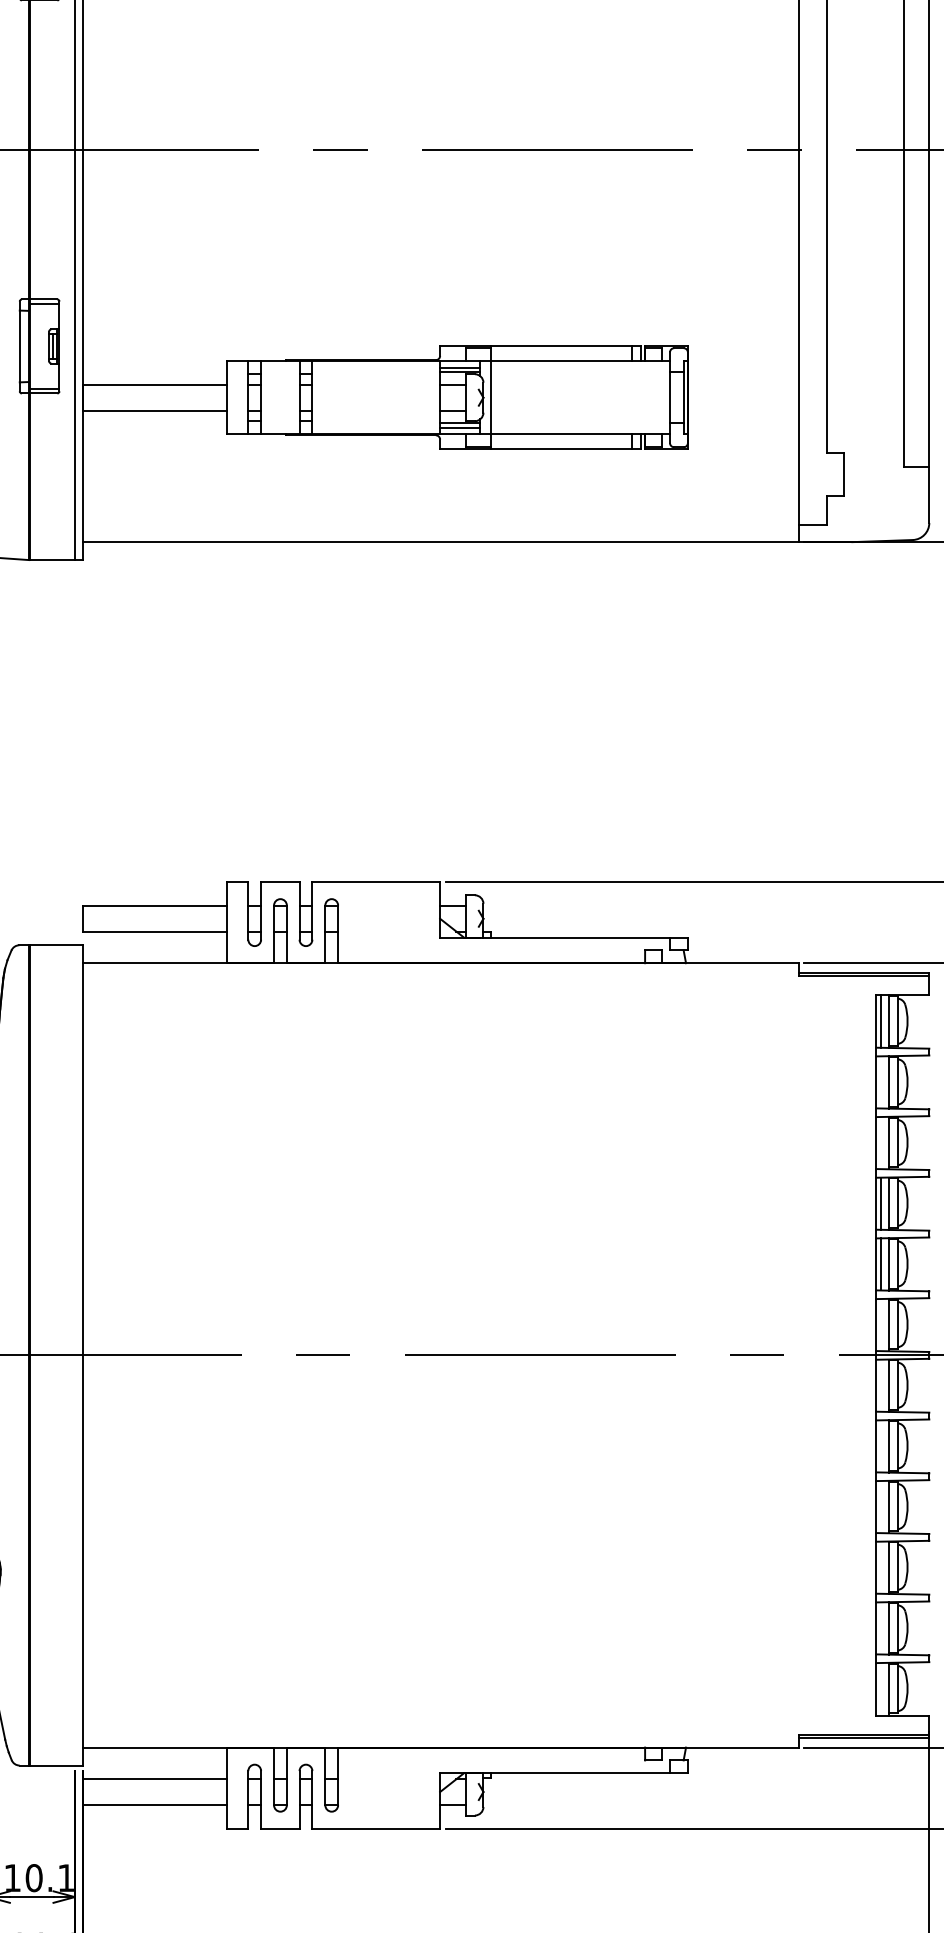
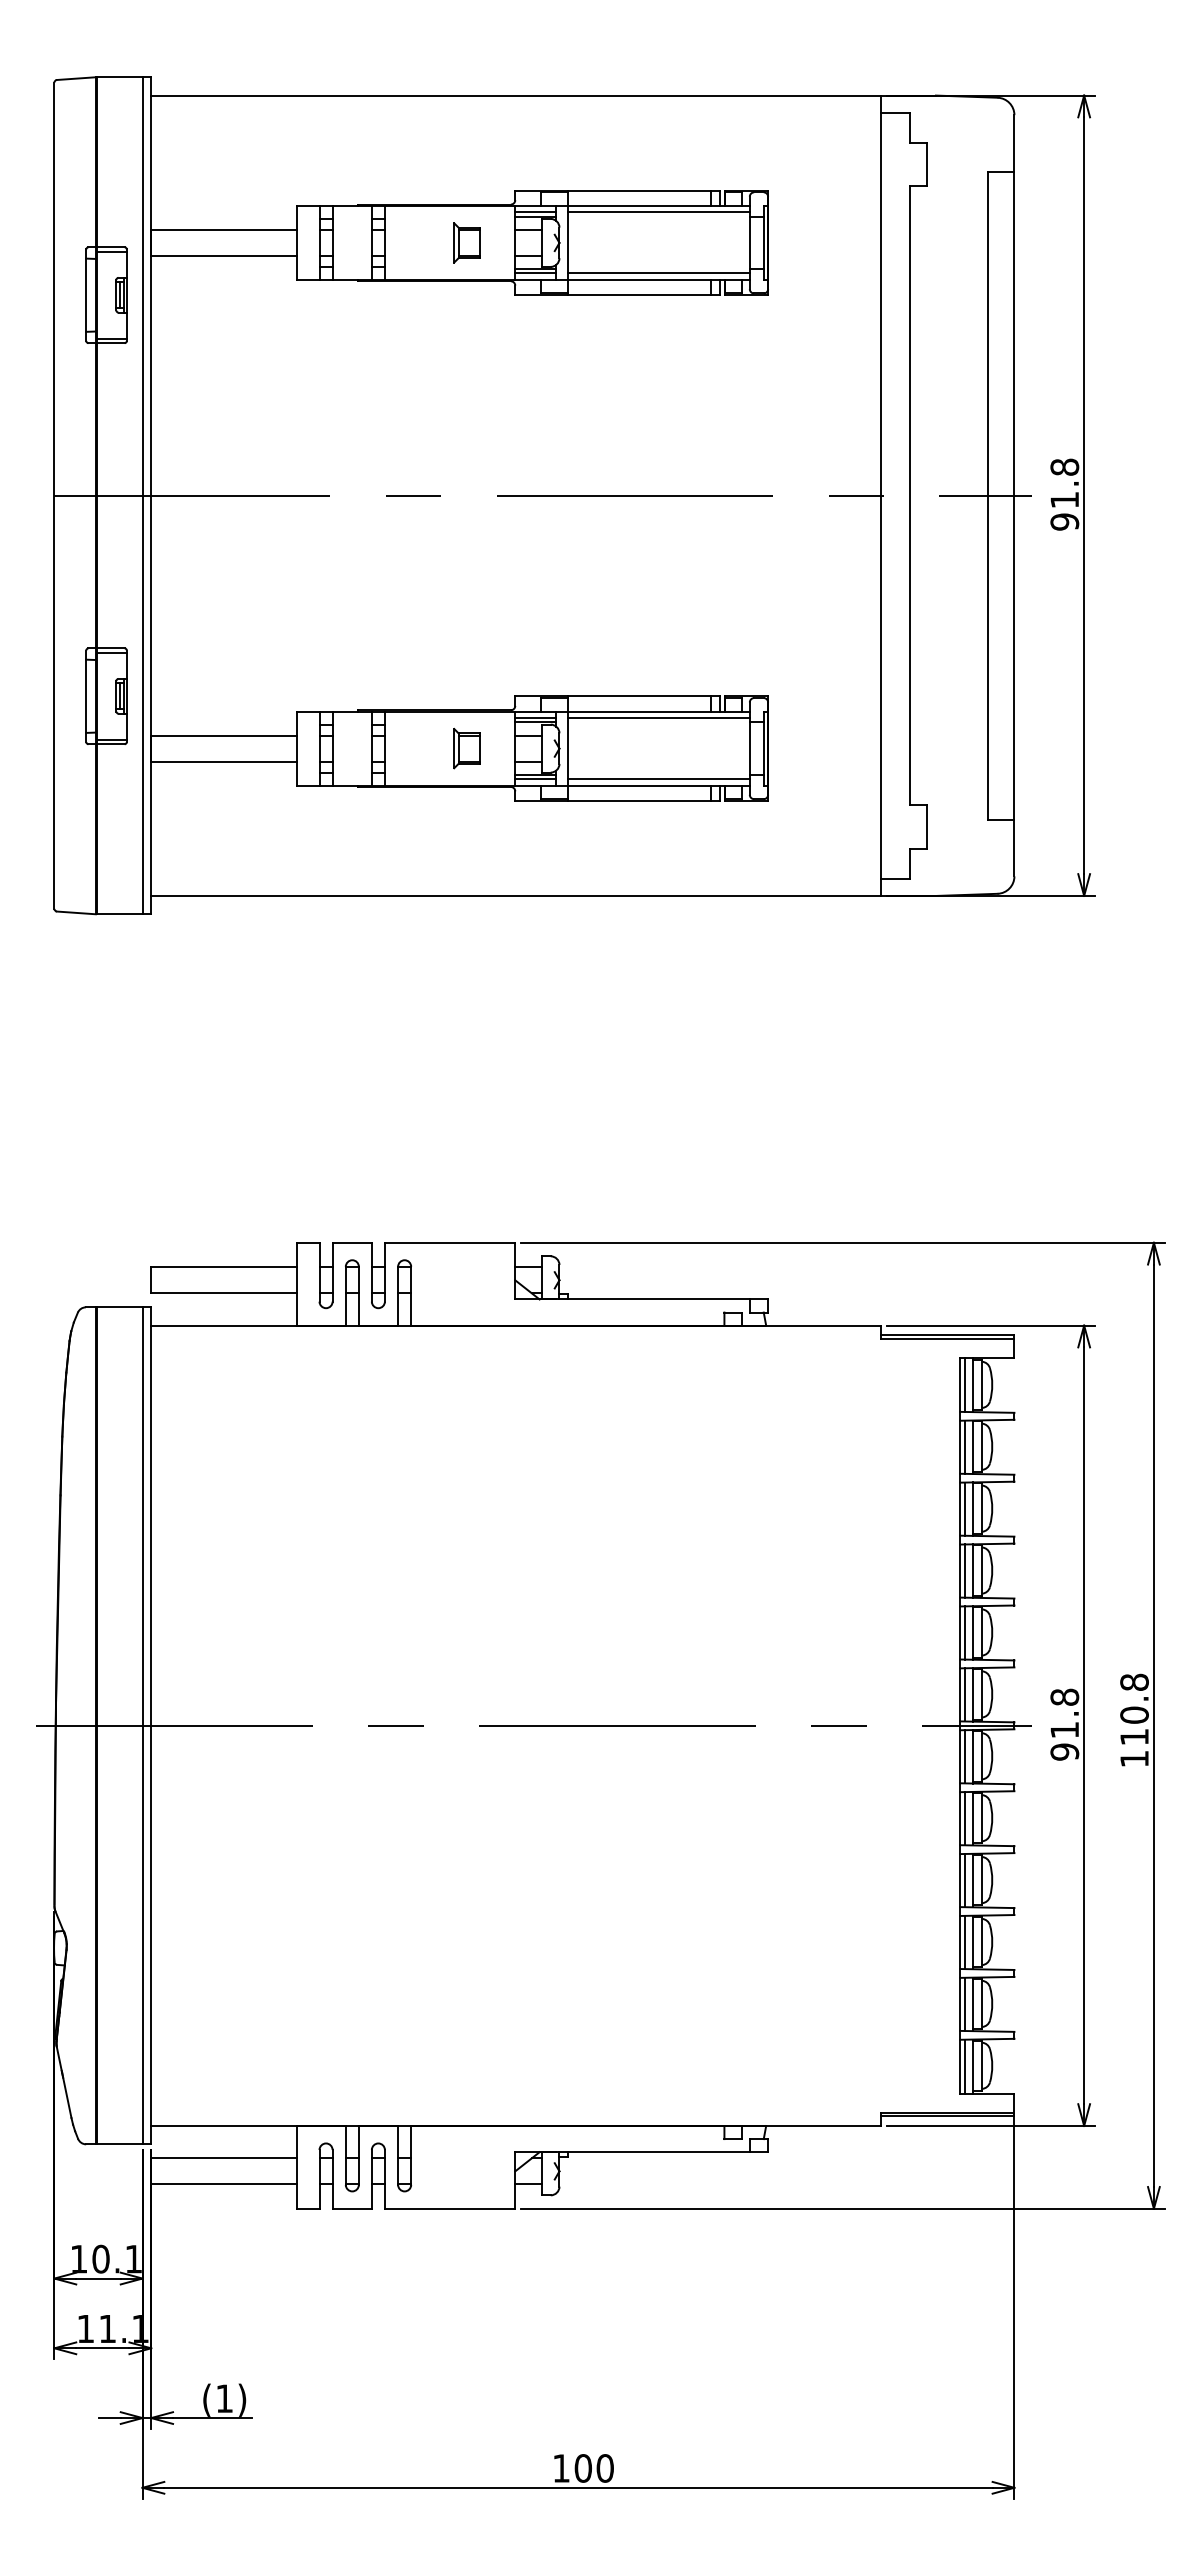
line: (580, 368) -> (658, 718), added
part: (392, 397) -> (466, 748), added
line: (580, 427) -> (658, 779), added
line: (880, 1081) -> (964, 1446), added
line: (880, 1142) -> (964, 1508), added
line: (880, 1324) -> (964, 1694), added
line: (74, 1355) -> (142, 1725), added
line: (880, 1385) -> (964, 1756), added
line: (880, 1446) -> (964, 1818), added
line: (880, 1506) -> (964, 1880), added
line: (880, 1567) -> (964, 1942), added
line: (880, 1627) -> (964, 2003), added
line: (880, 1689) -> (964, 2066), added

